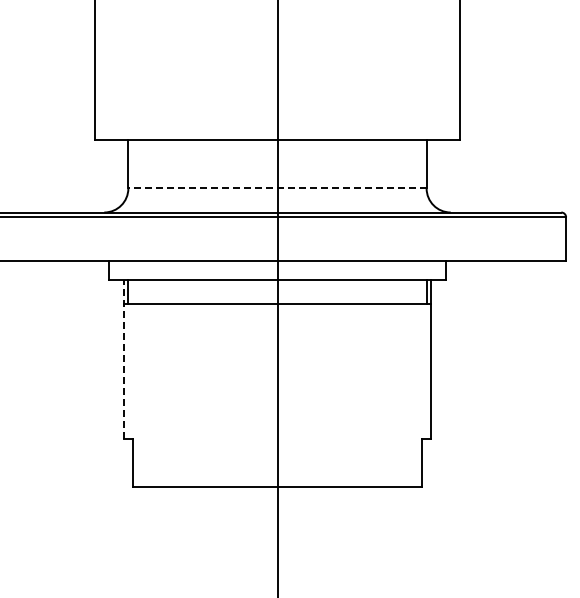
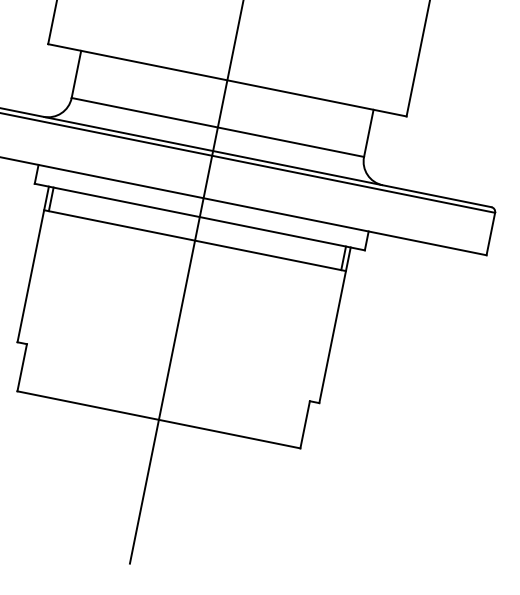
line: (277, 188) -> (217, 127), dashed -> solid
line: (123, 358) -> (33, 263), dashed -> solid

